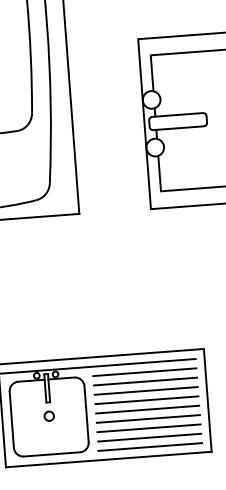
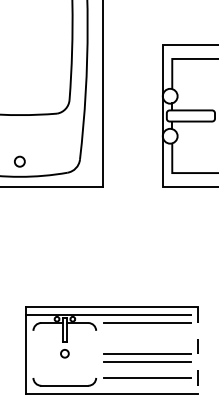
line: (145, 381) -> (147, 330), removed
line: (146, 390) -> (147, 338), removed
line: (147, 400) -> (147, 346), removed
line: (208, 400) -> (198, 350), solid -> dashed
line: (86, 413) -> (96, 353), removed
line: (11, 418) -> (33, 353), removed
line: (149, 428) -> (147, 370), removed
line: (149, 446) -> (146, 385), removed

